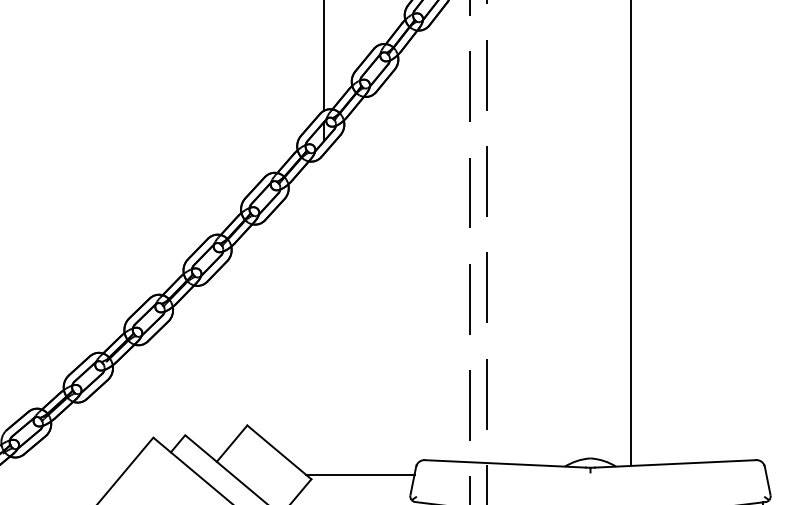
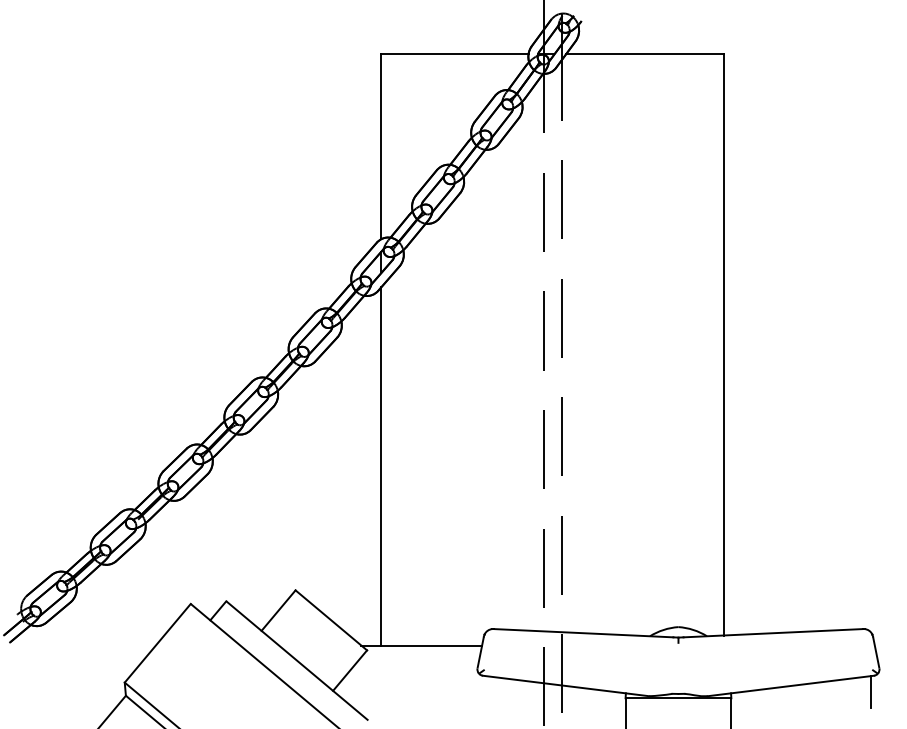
line: (324, 314) -> (381, 466), added

